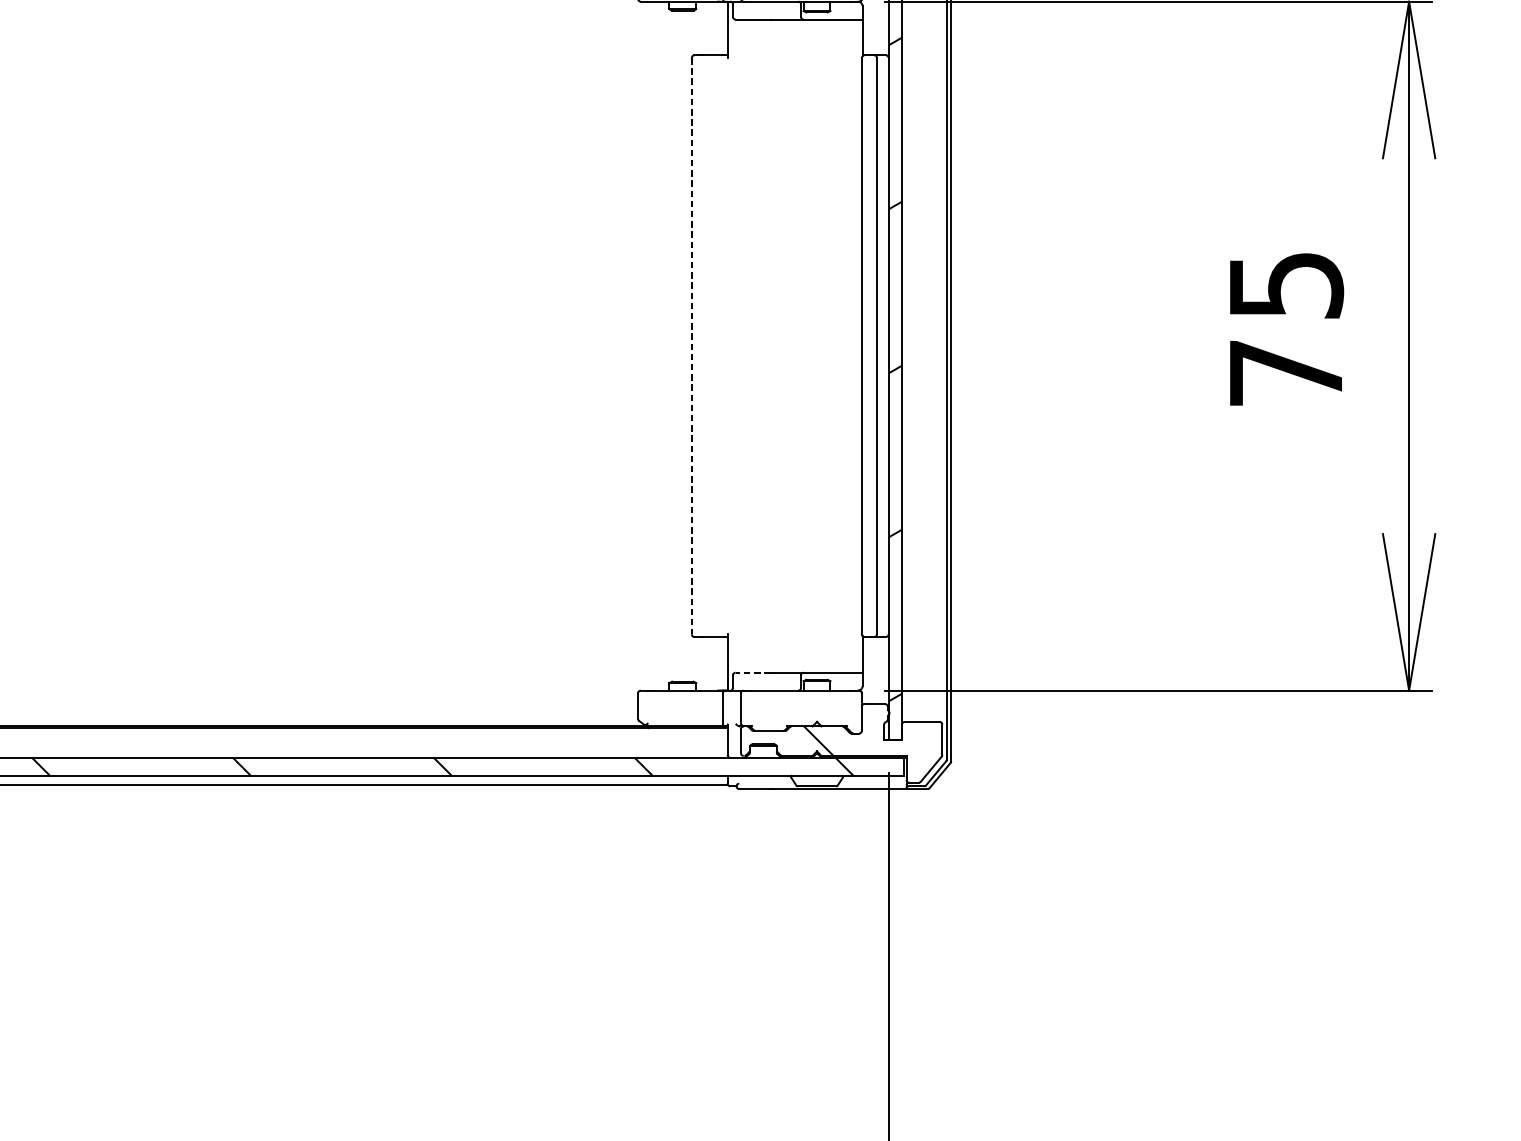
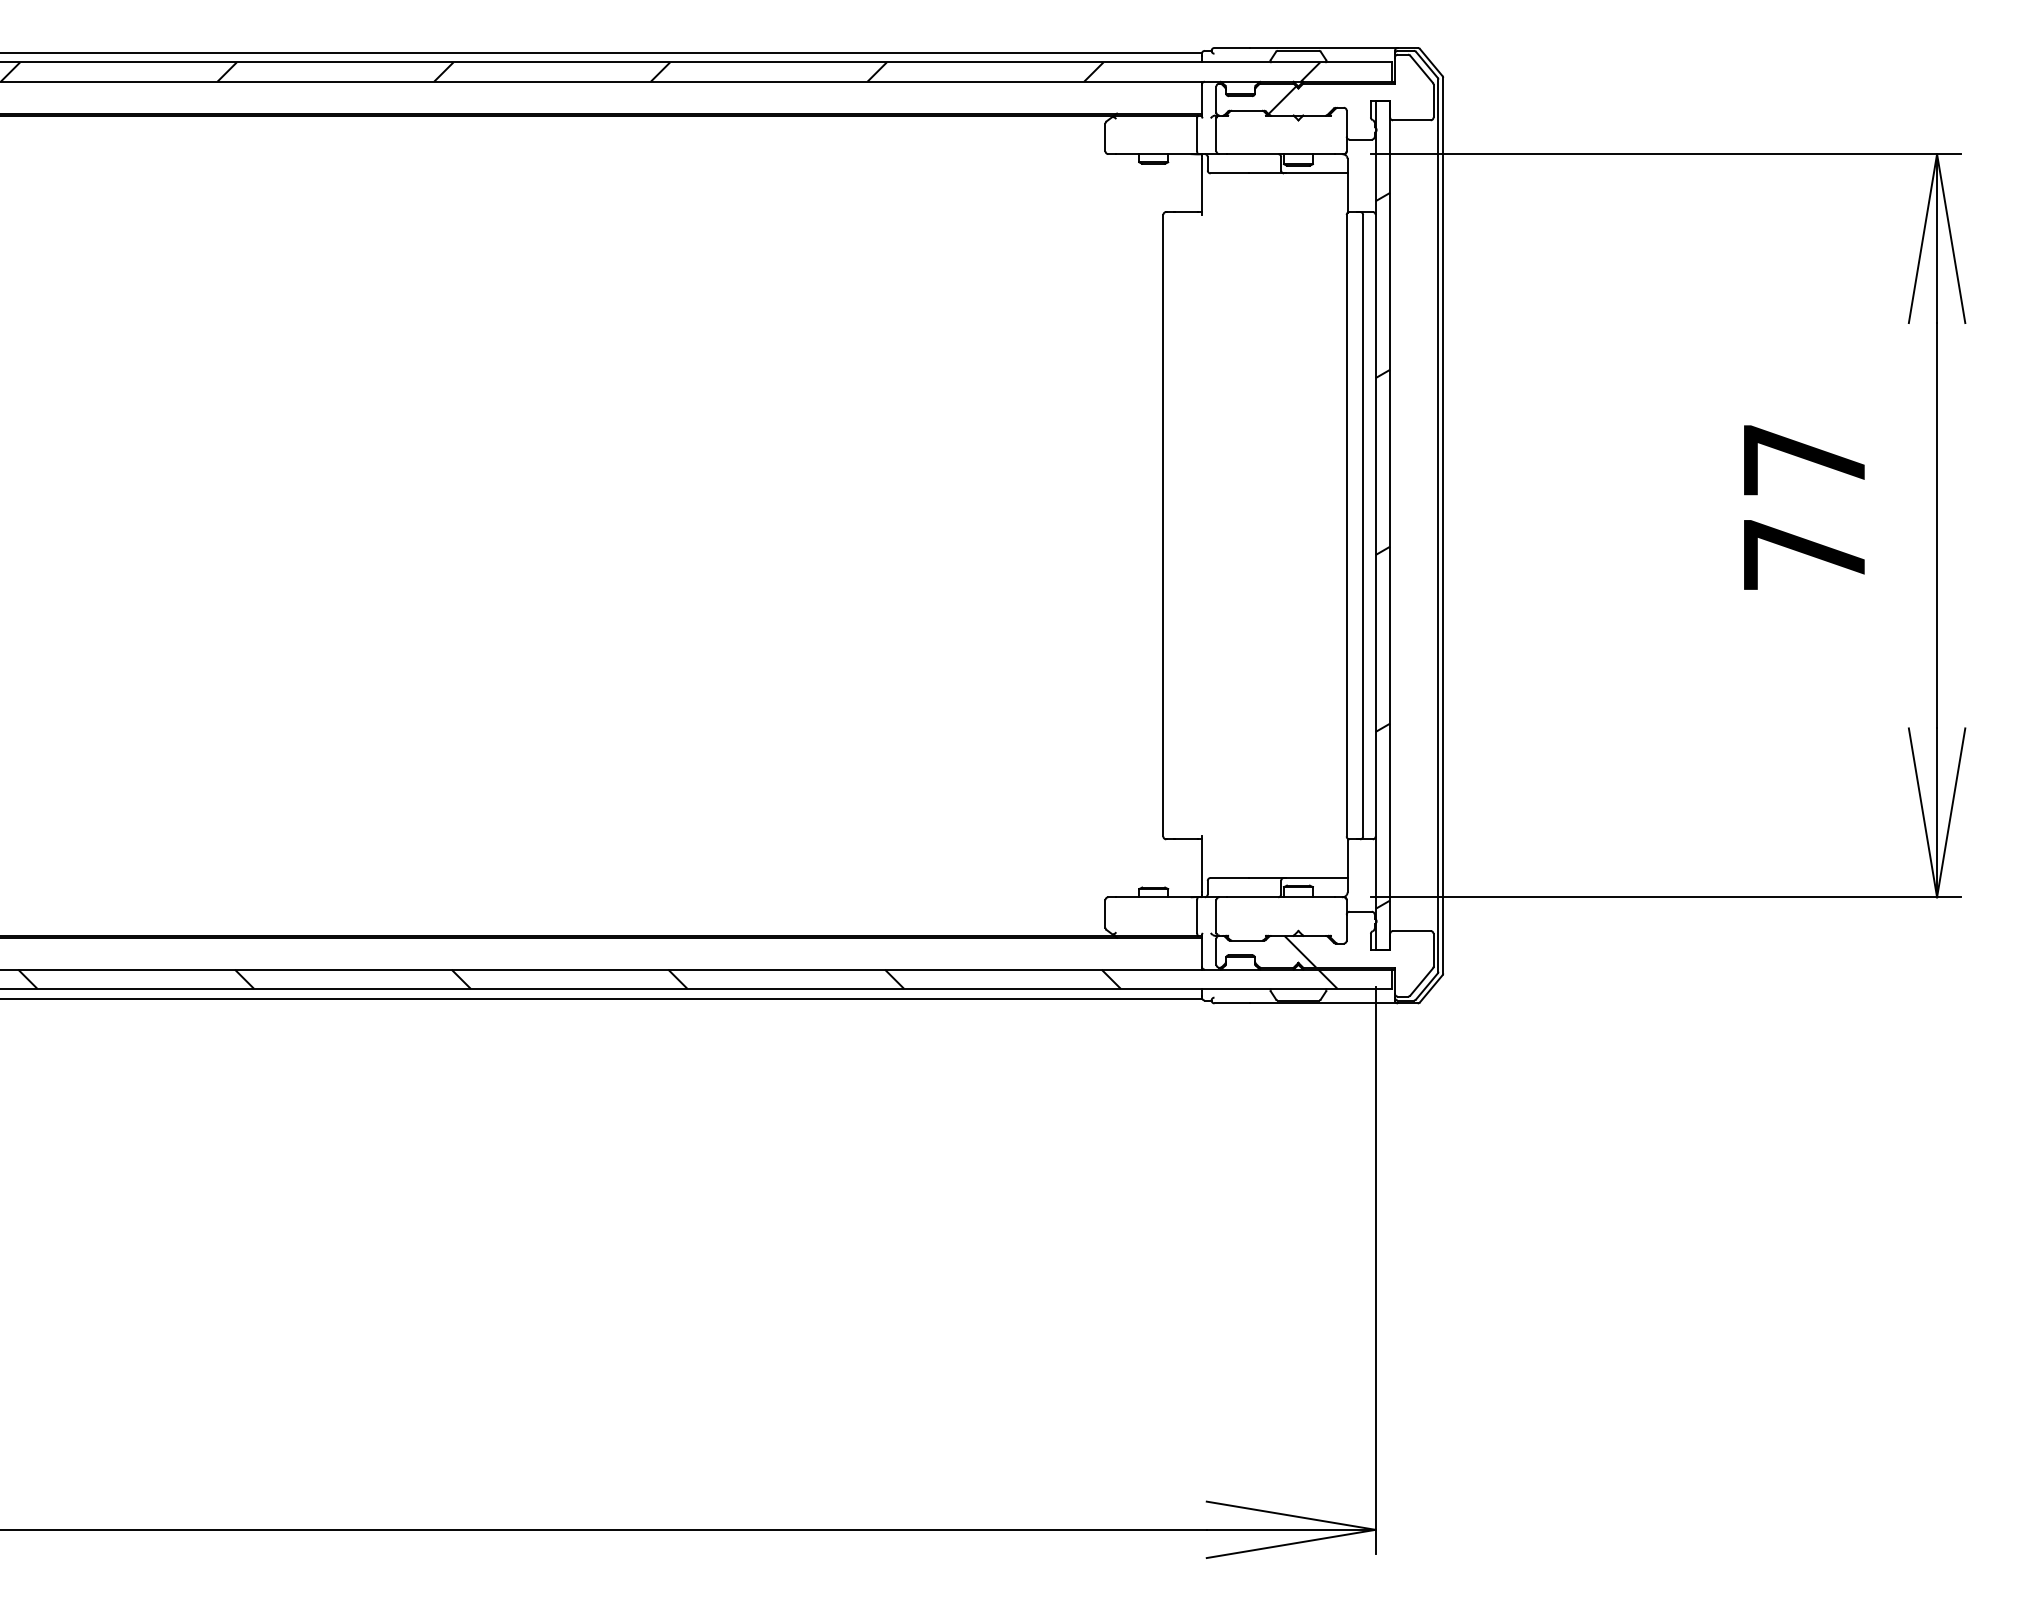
text: (1287, 285) -> (1805, 460), 75 -> 77
line: (691, 345) -> (1163, 525), dashed -> solid
line: (753, 672) -> (1229, 877), dashed -> solid

